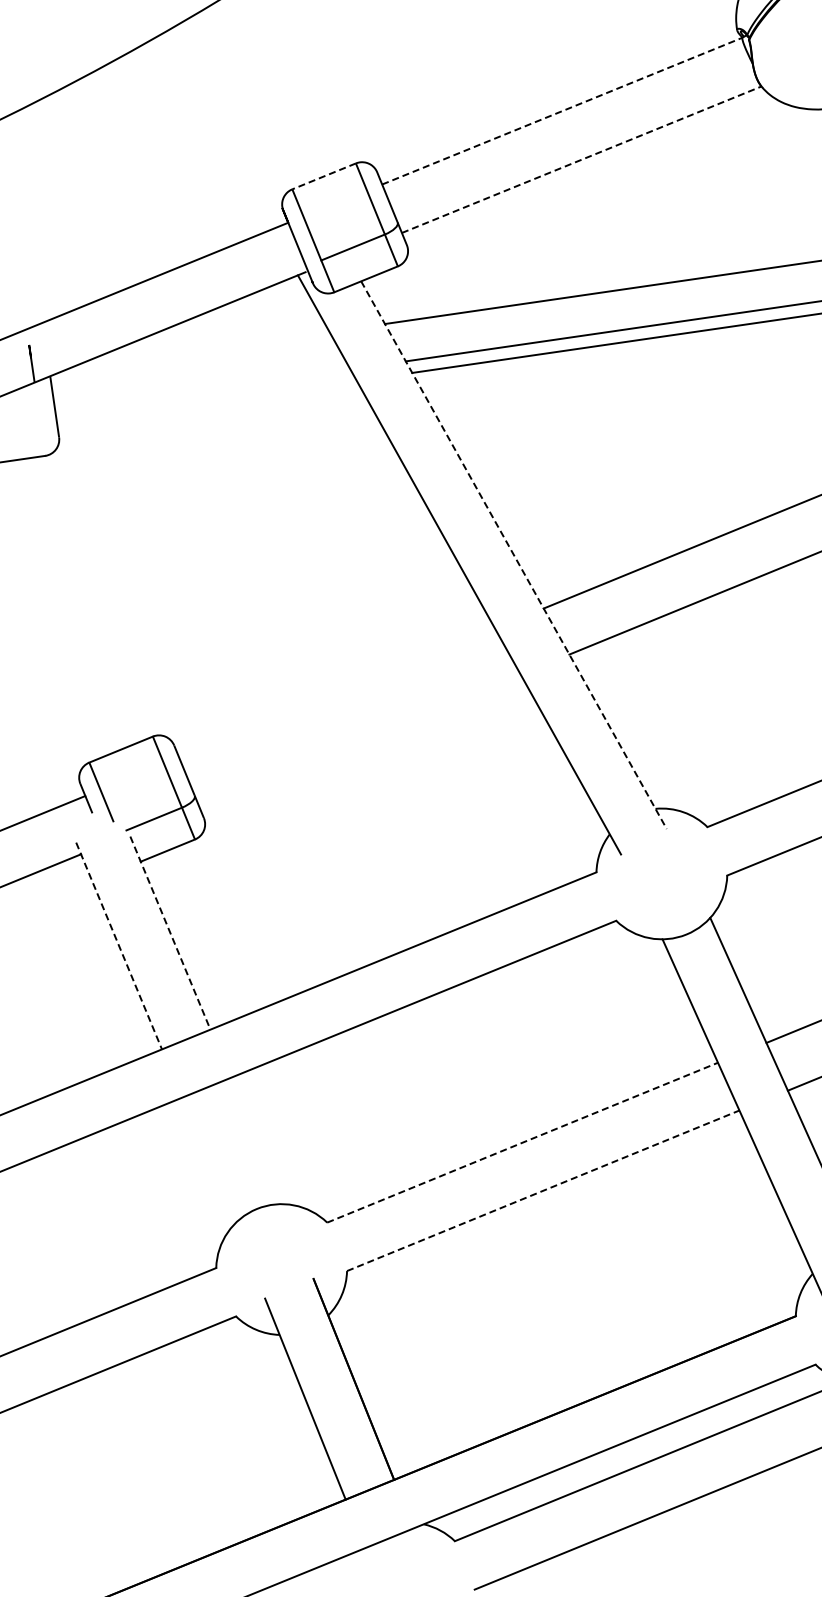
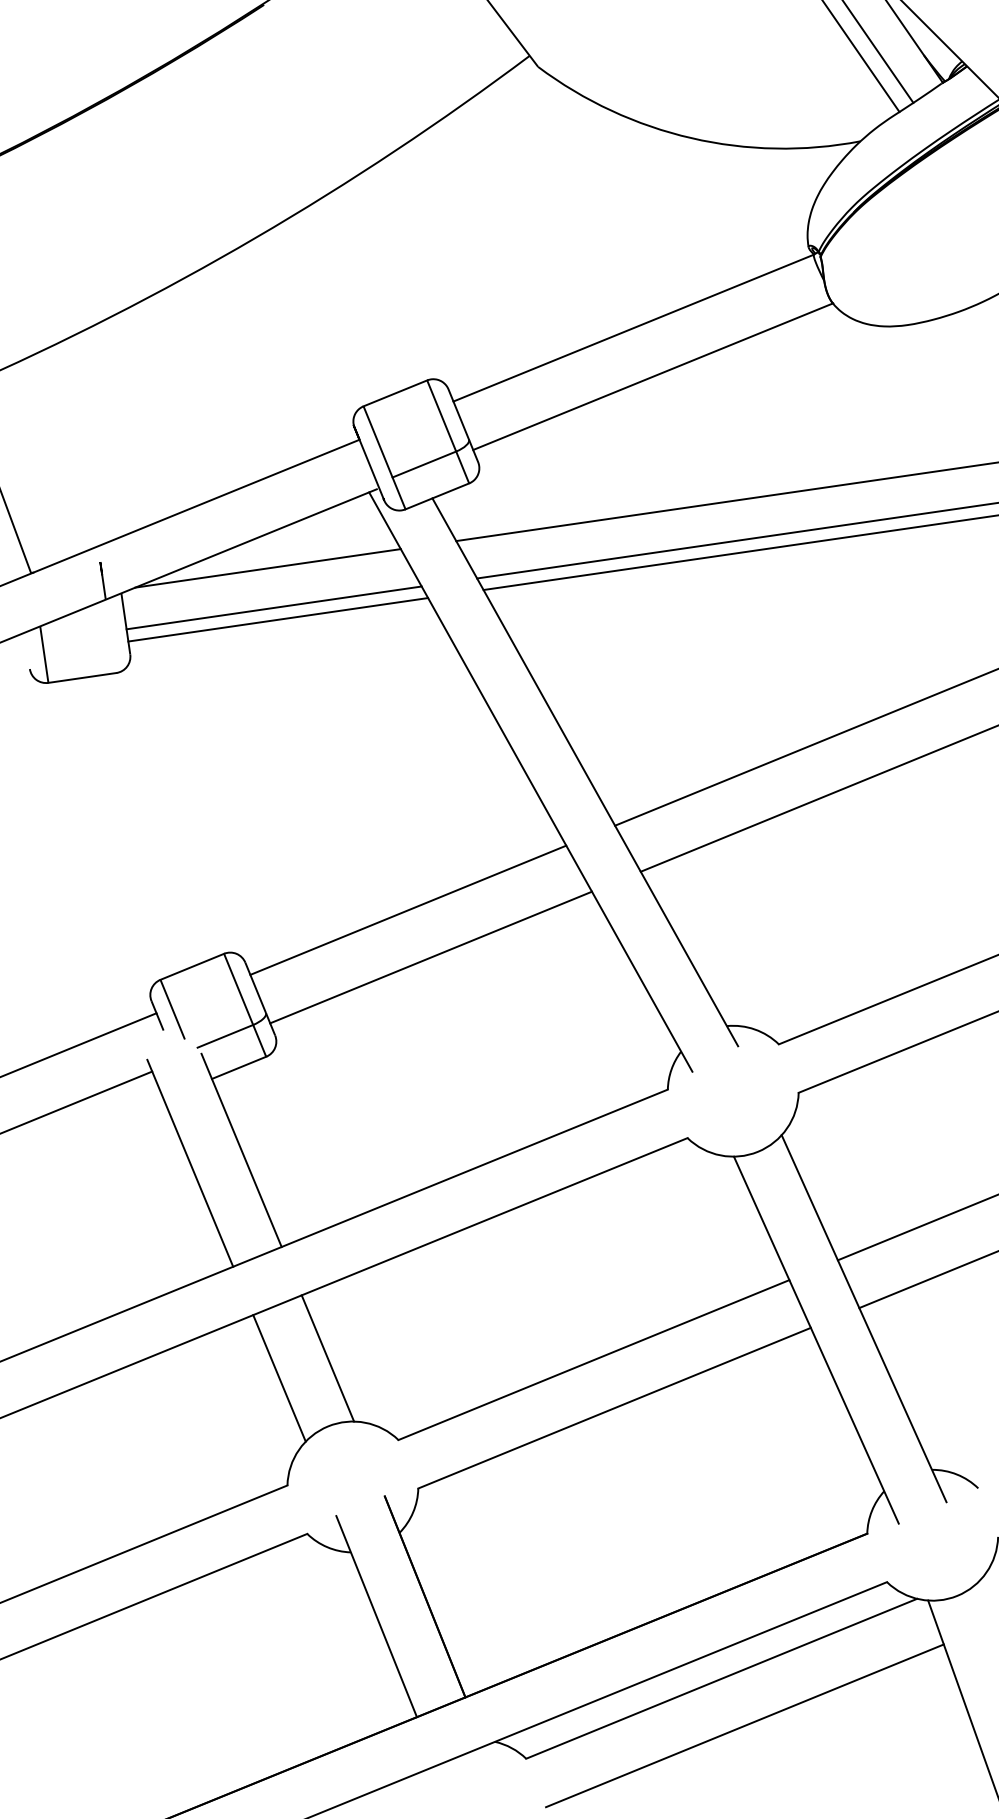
line: (562, 111) -> (633, 328), dashed -> solid
line: (582, 159) -> (653, 376), dashed -> solid
line: (323, 176) -> (394, 393), dashed -> solid
line: (196, 351) -> (267, 568), added
line: (202, 390) -> (273, 607), added
line: (207, 402) -> (278, 619), added
line: (514, 555) -> (585, 772), dashed -> solid
line: (337, 692) -> (408, 909), added
line: (359, 740) -> (430, 957), added
line: (170, 933) -> (241, 1150), dashed -> solid
line: (119, 946) -> (190, 1163), dashed -> solid
line: (256, 1141) -> (327, 1358), added
line: (523, 1142) -> (594, 1359), dashed -> solid
line: (208, 1161) -> (279, 1378), added
line: (544, 1191) -> (615, 1408), dashed -> solid

